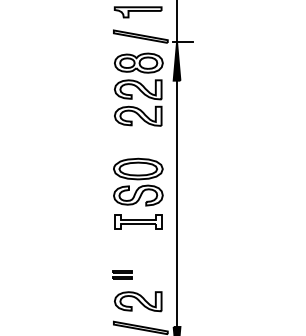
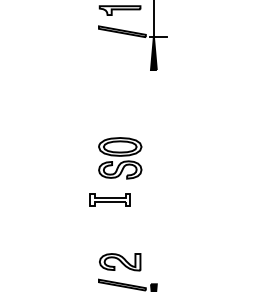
part: (138, 89) -> (120, 77), removed
line: (176, 204) -> (153, 177), removed
part: (137, 221) -> (109, 199), moved
part: (122, 274) -> (106, 238), removed

